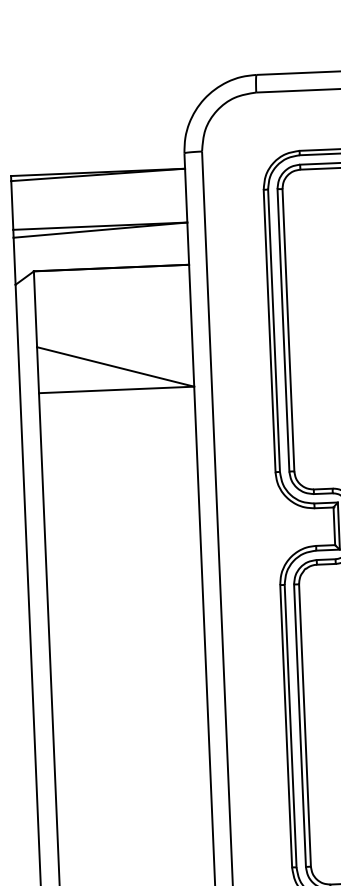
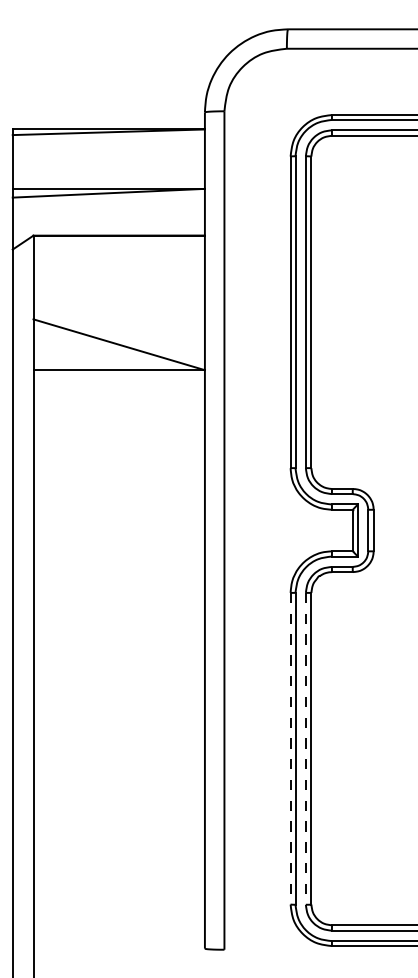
line: (299, 725) -> (305, 748), solid -> dashed
line: (286, 726) -> (290, 748), solid -> dashed

